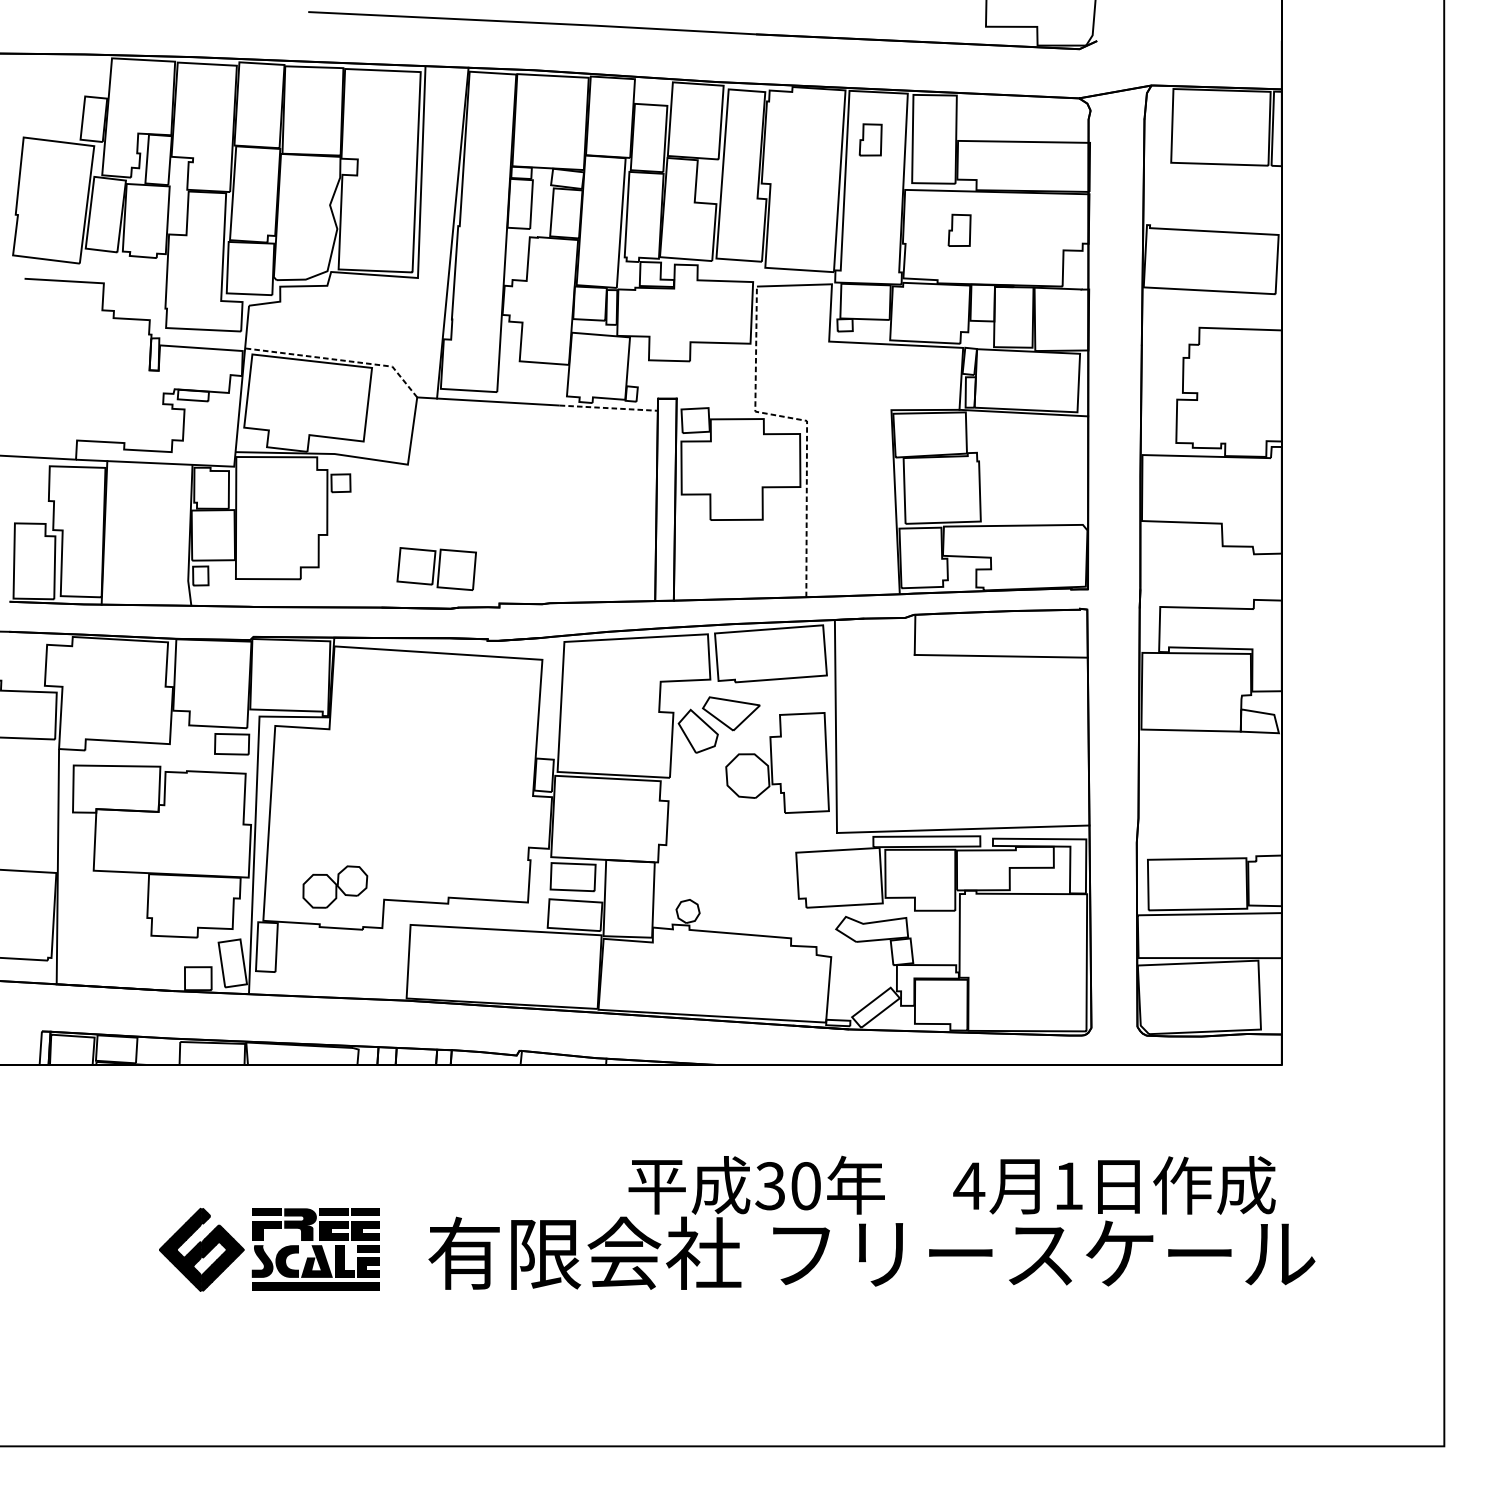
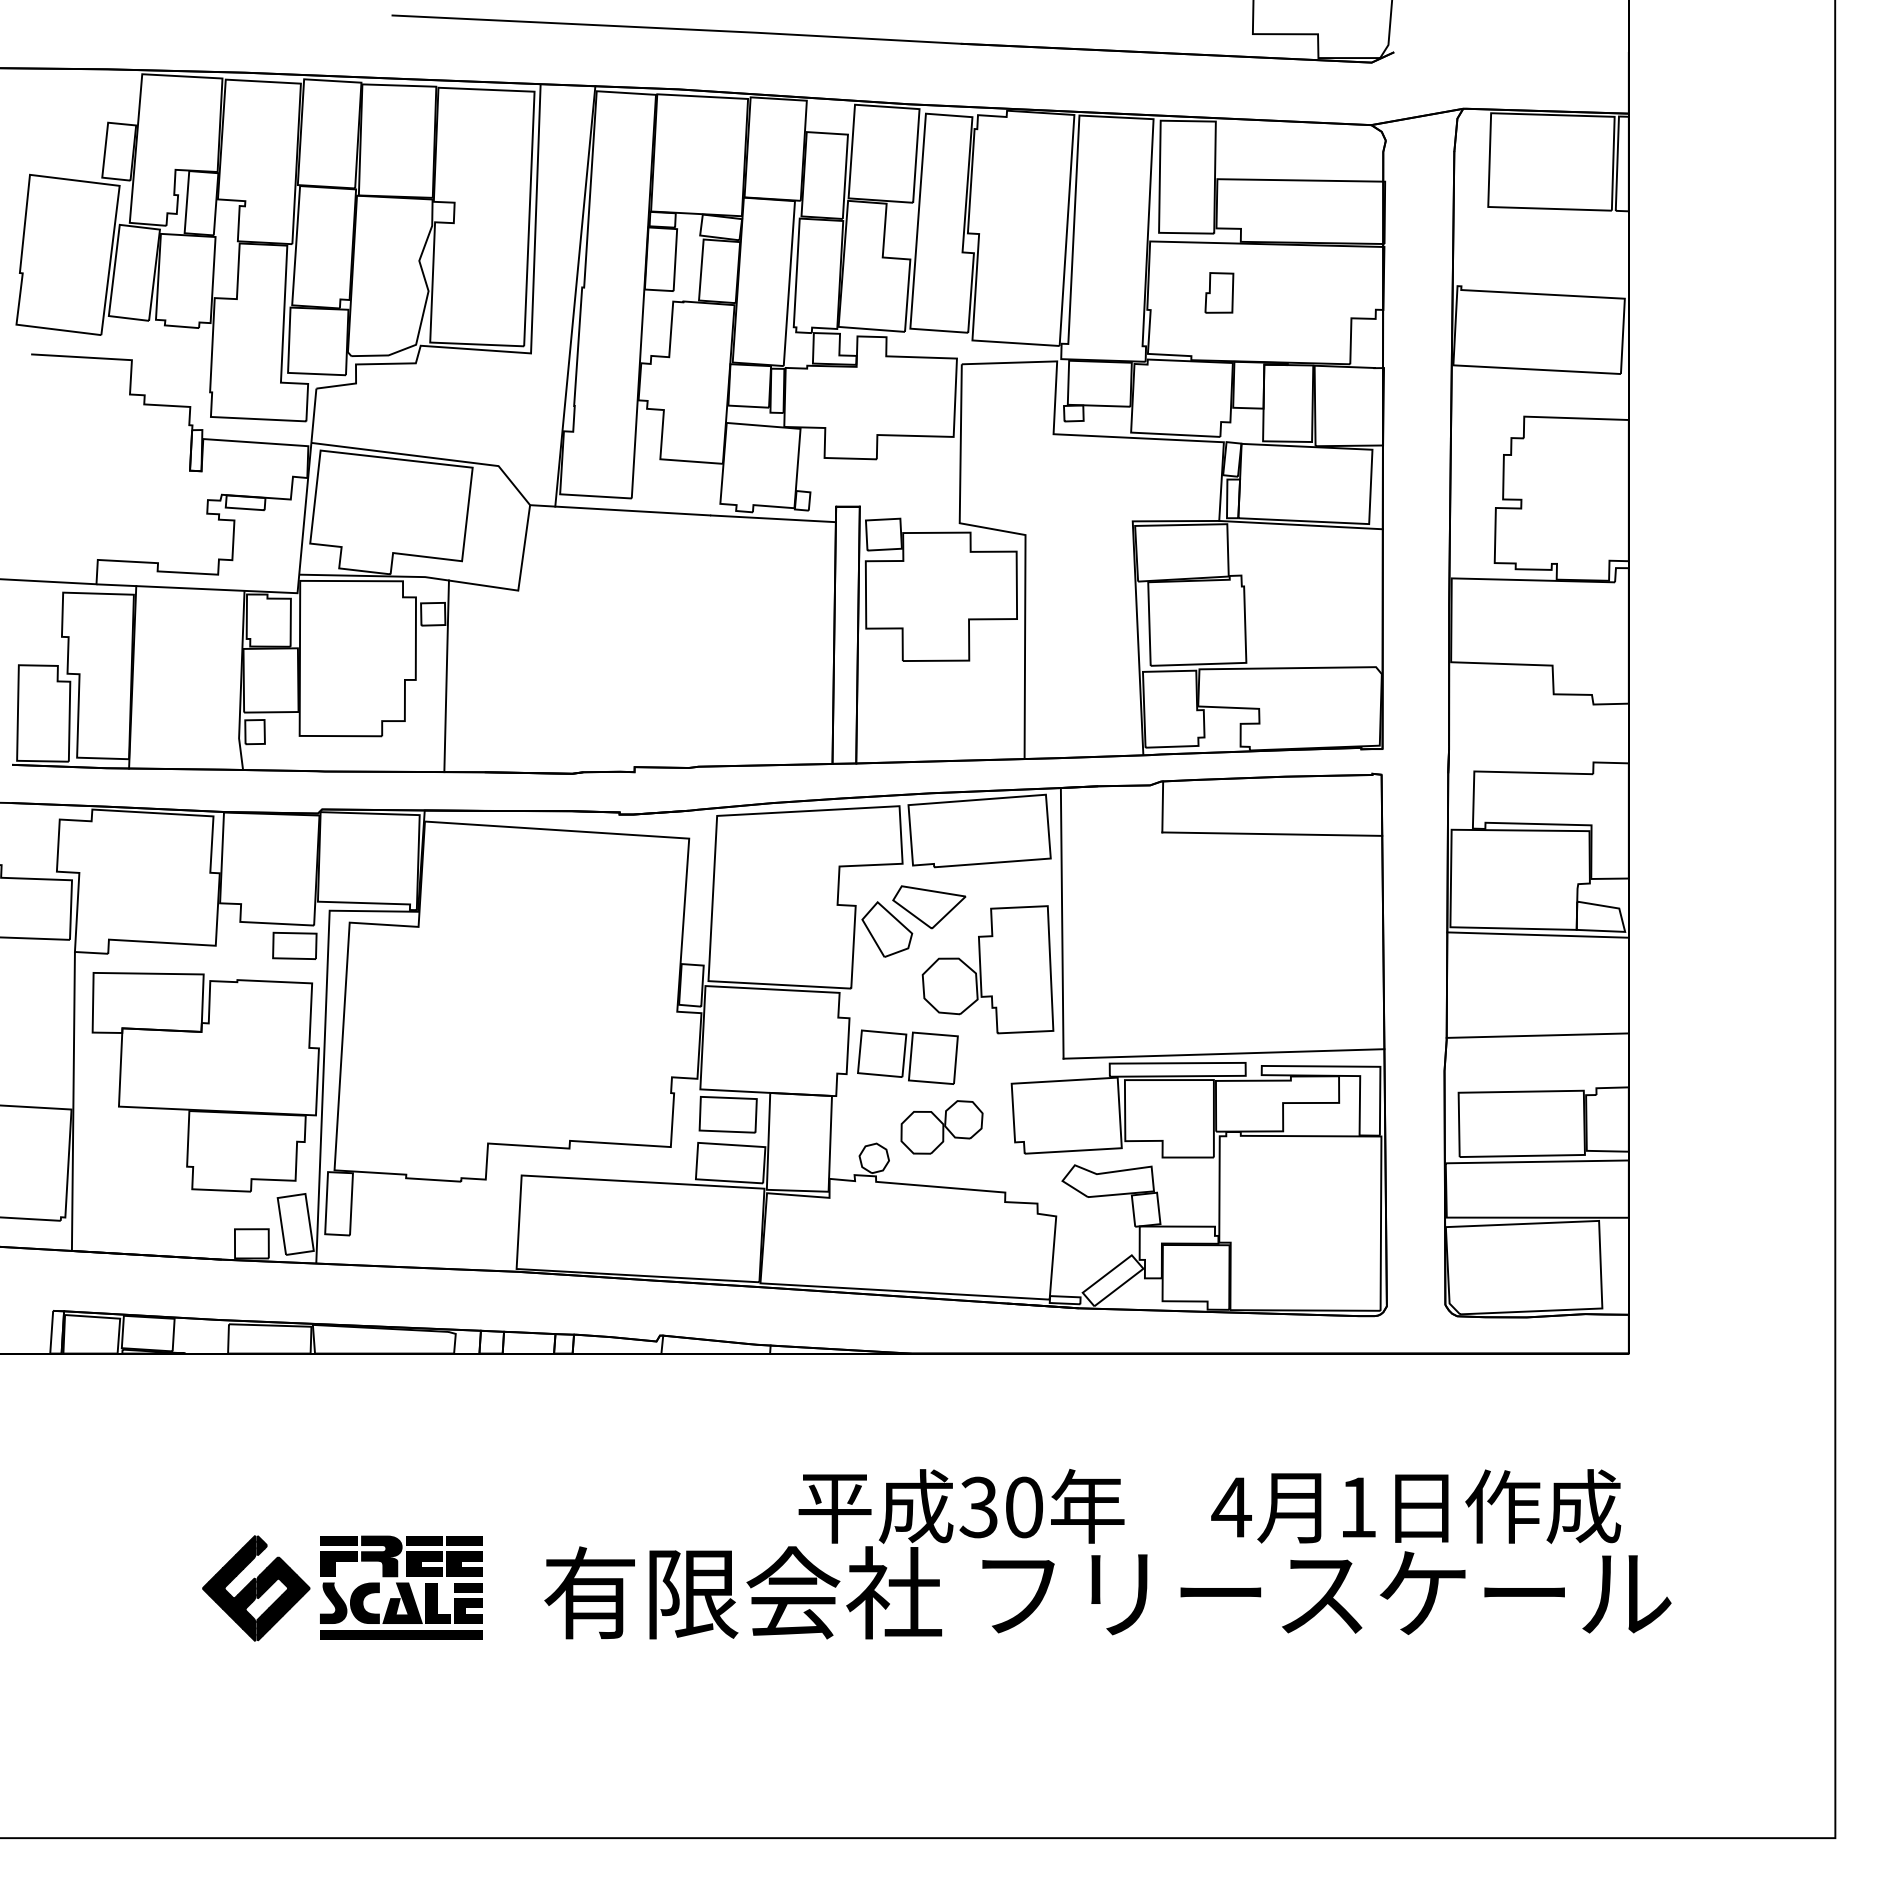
part: (870, 139) -> (1106, 177), removed
line: (338, 359) -> (430, 457), dashed -> solid
line: (609, 407) -> (774, 518), dashed -> solid
line: (806, 420) -> (1024, 534), dashed -> solid
line: (351, 532) -> (446, 676), added
part: (436, 568) -> (907, 1056), moved
line: (1209, 735) -> (1537, 934), added
line: (1209, 814) -> (1537, 1035), added
part: (334, 887) -> (941, 1127), moved

